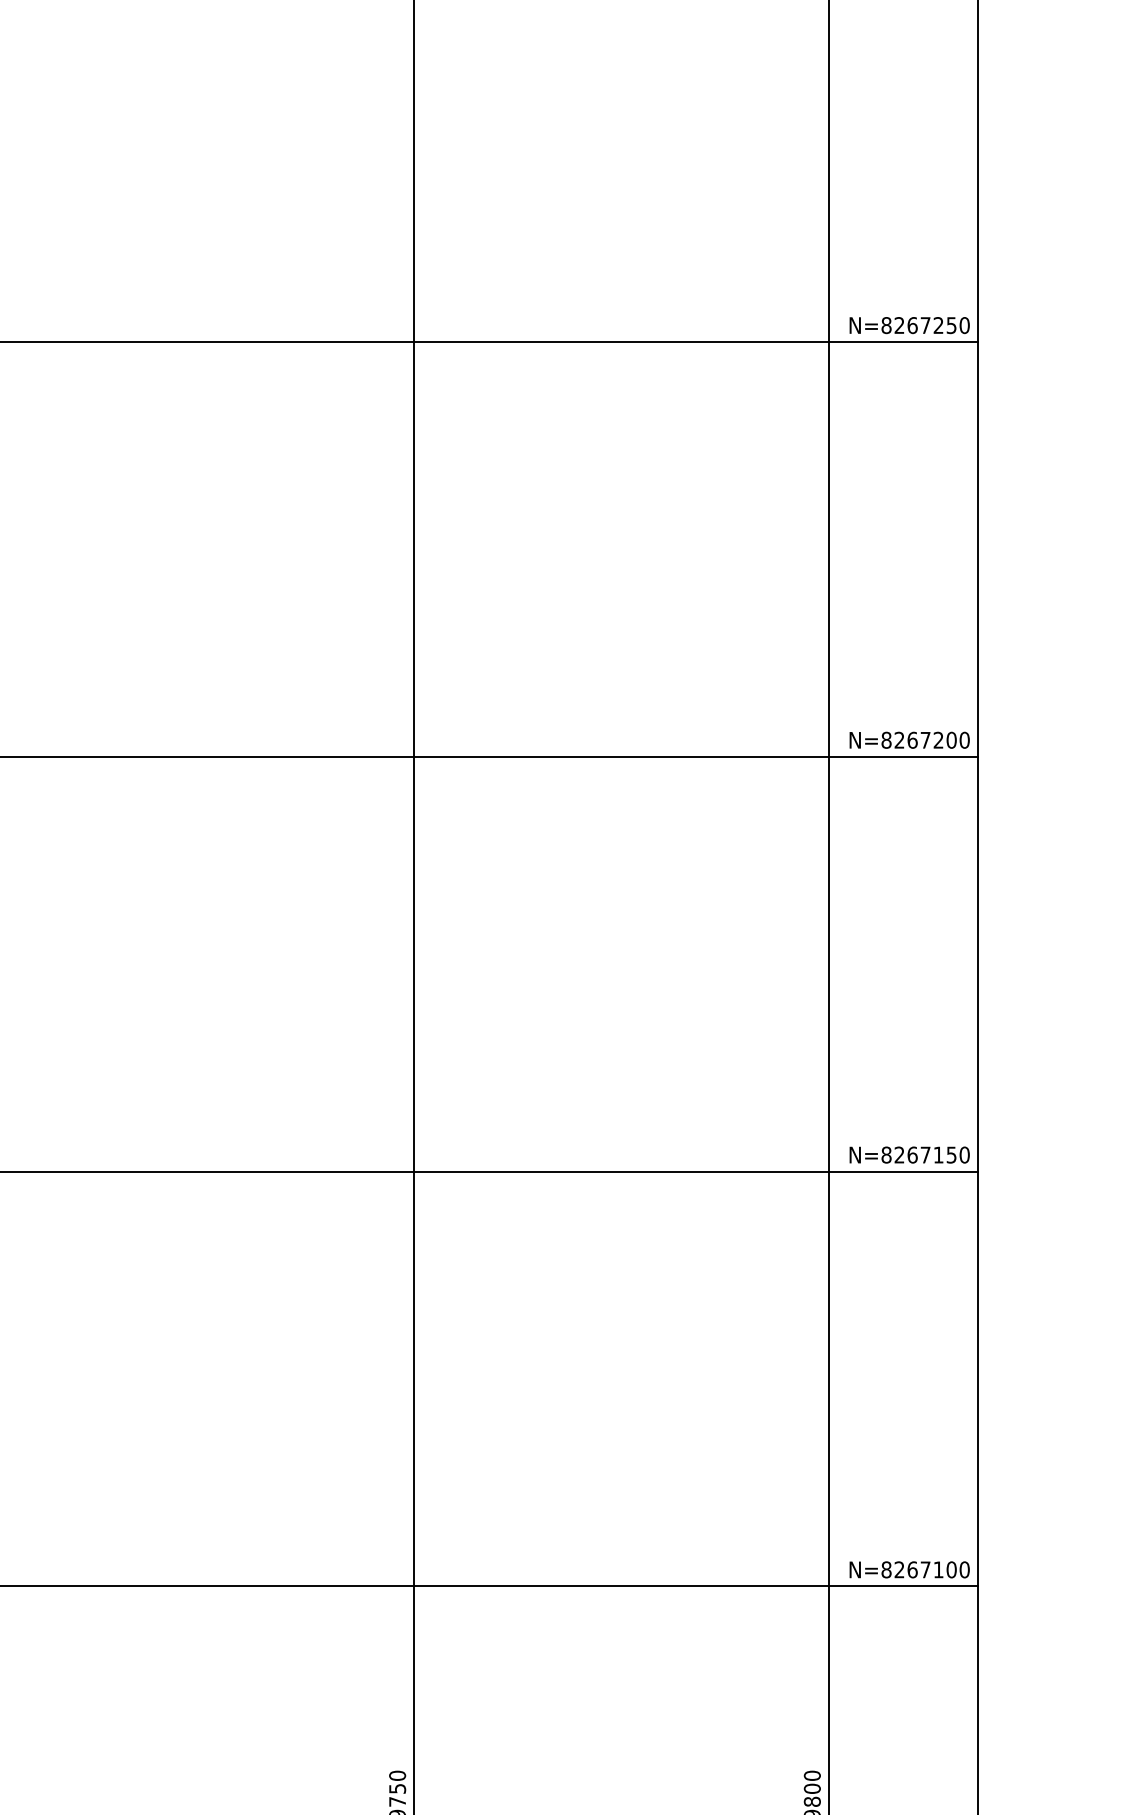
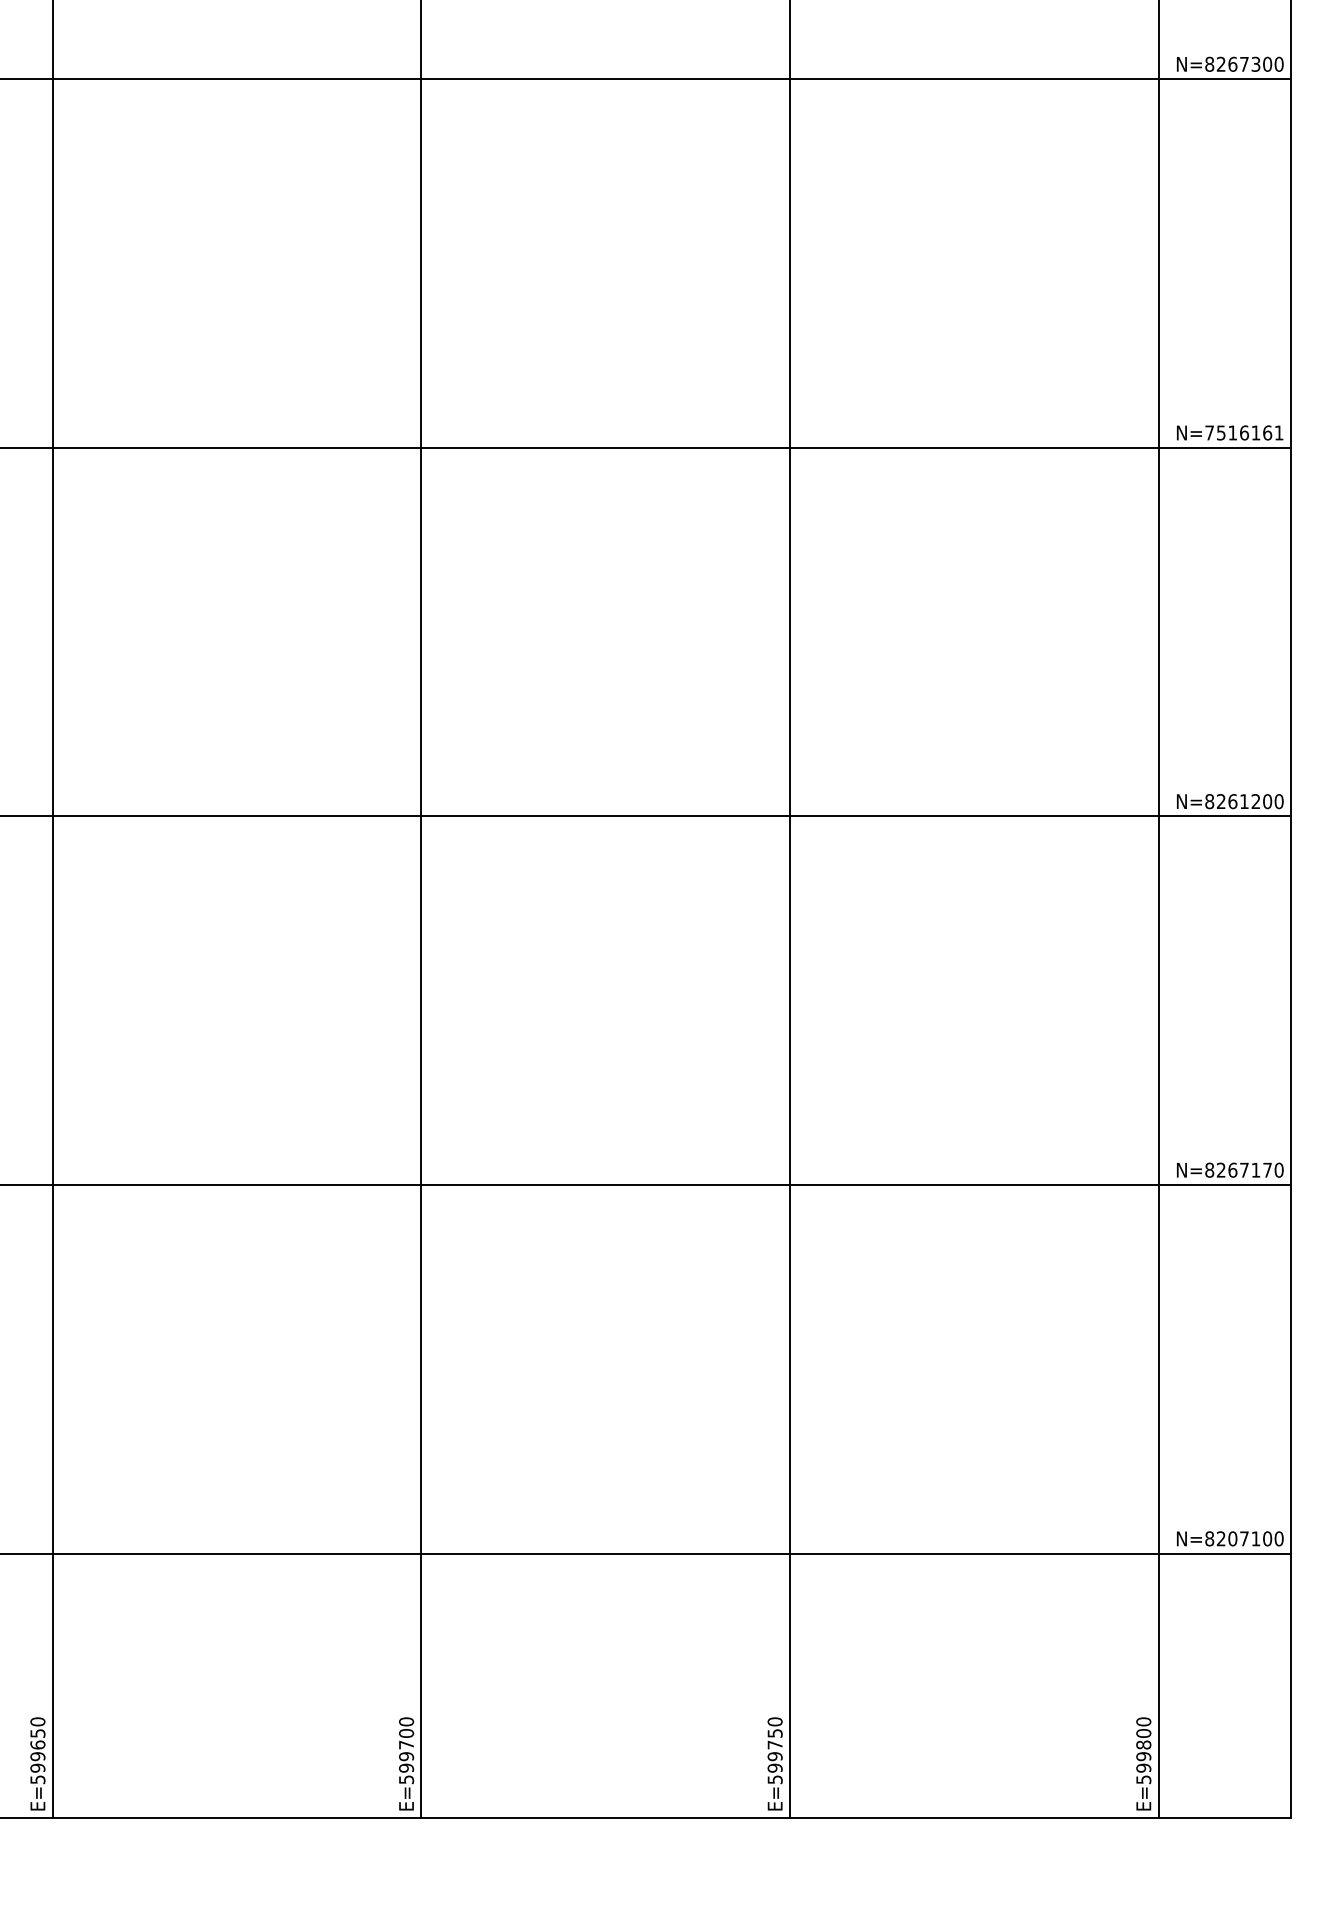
text: (925, 324) -> (1244, 432), N=8267250 -> N=7516161
text: (925, 740) -> (1244, 801), N=8267200 -> N=8261200
text: (951, 1154) -> (1267, 1169), N=8267150 -> N=8267170
text: (912, 1569) -> (1232, 1538), N=8267100 -> N=8207100

